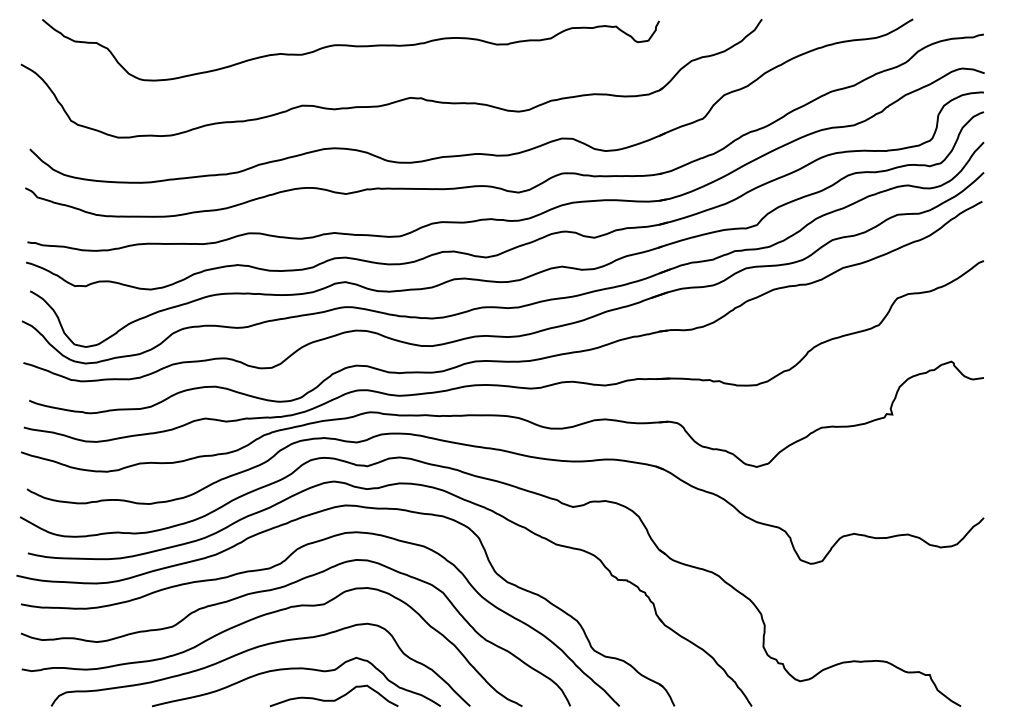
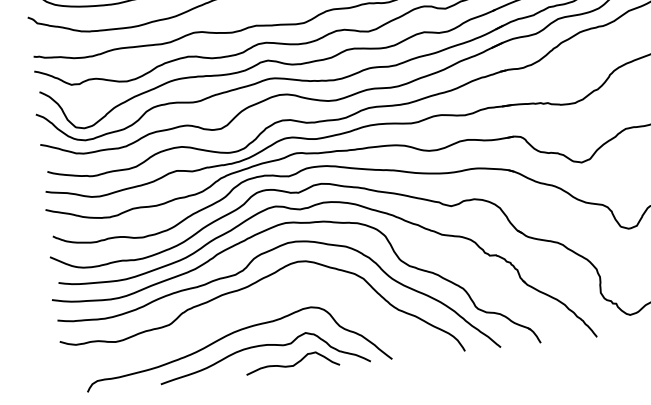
curve: (260, 617) -> (232, 311), removed

